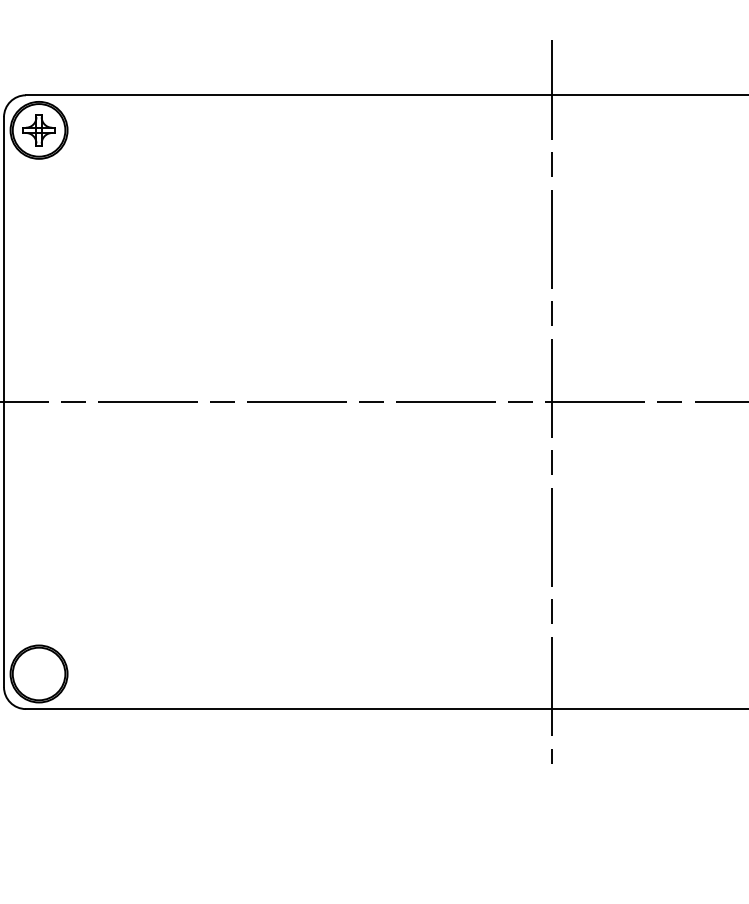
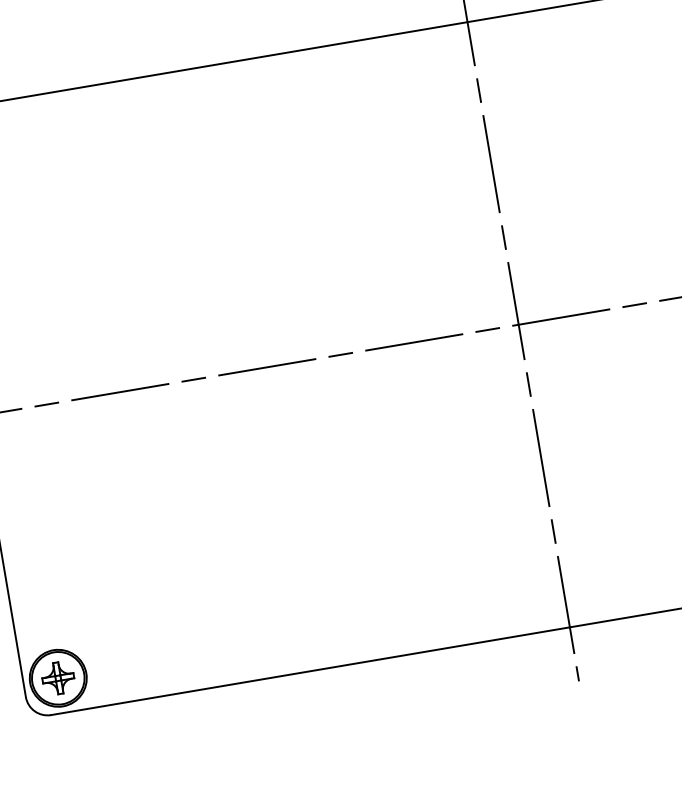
part: (38, 673) -> (57, 677), added

